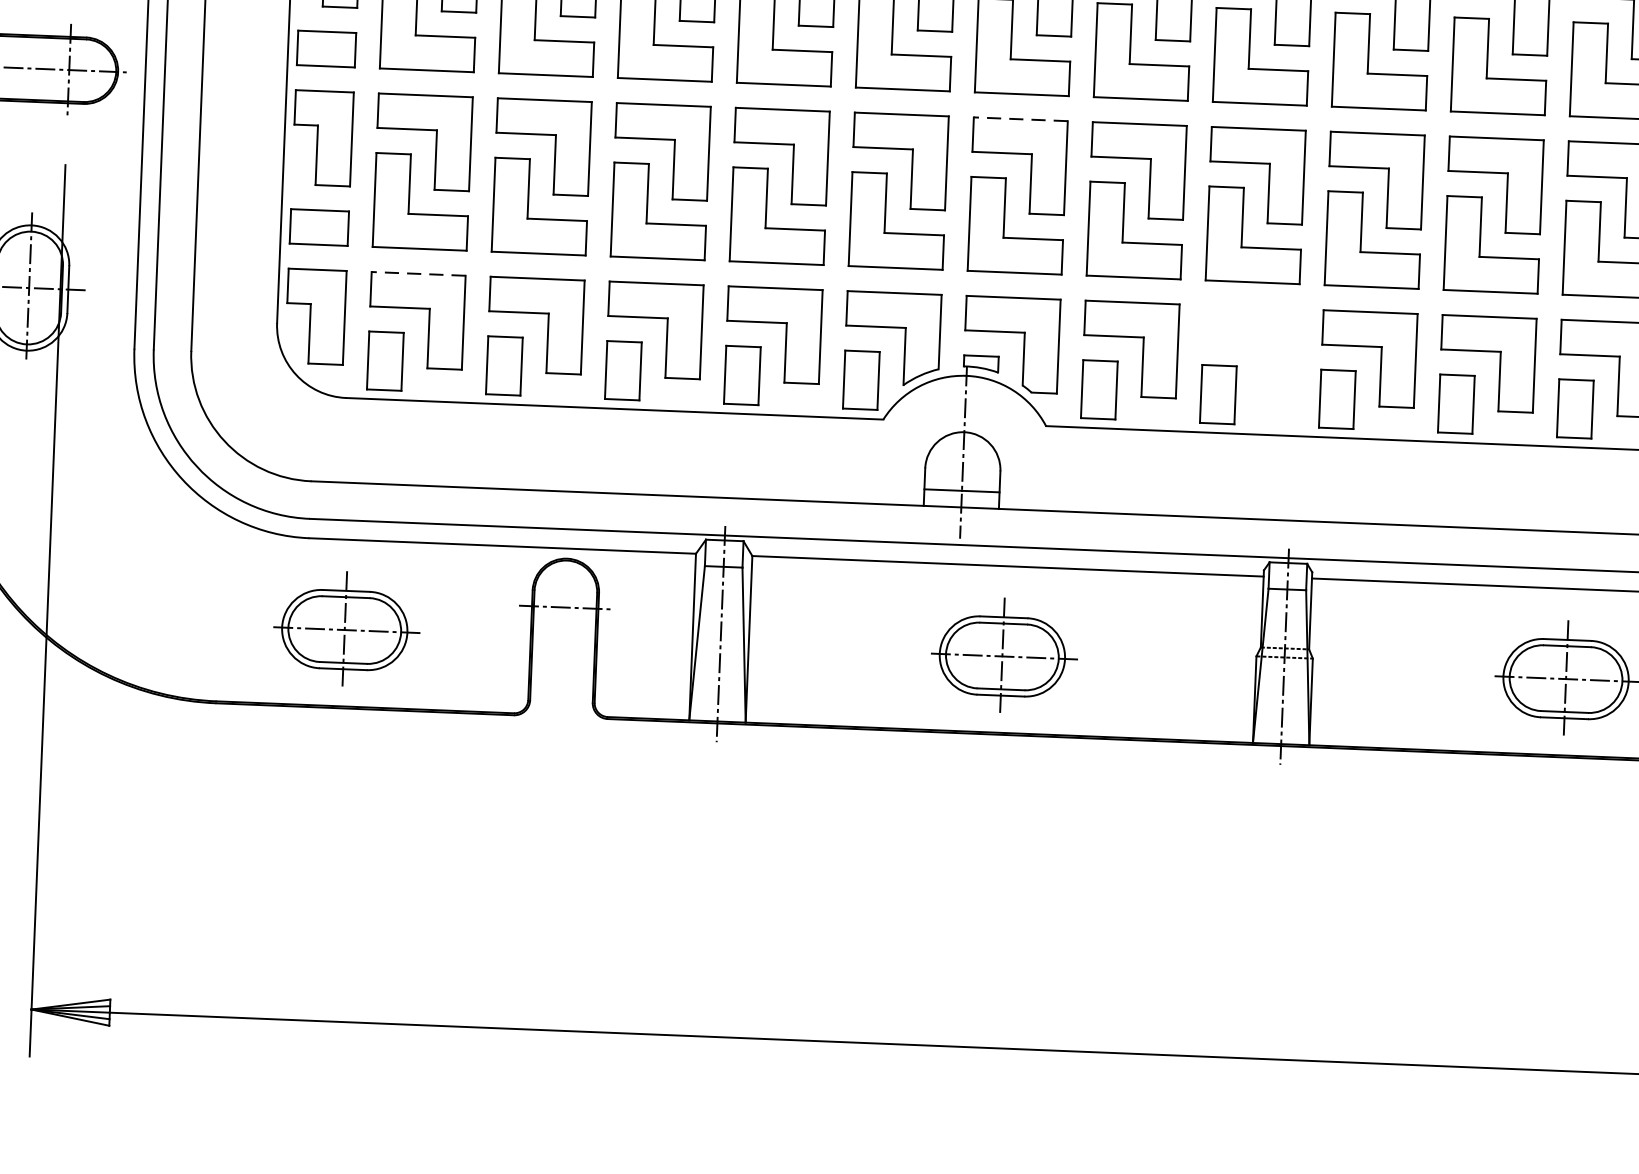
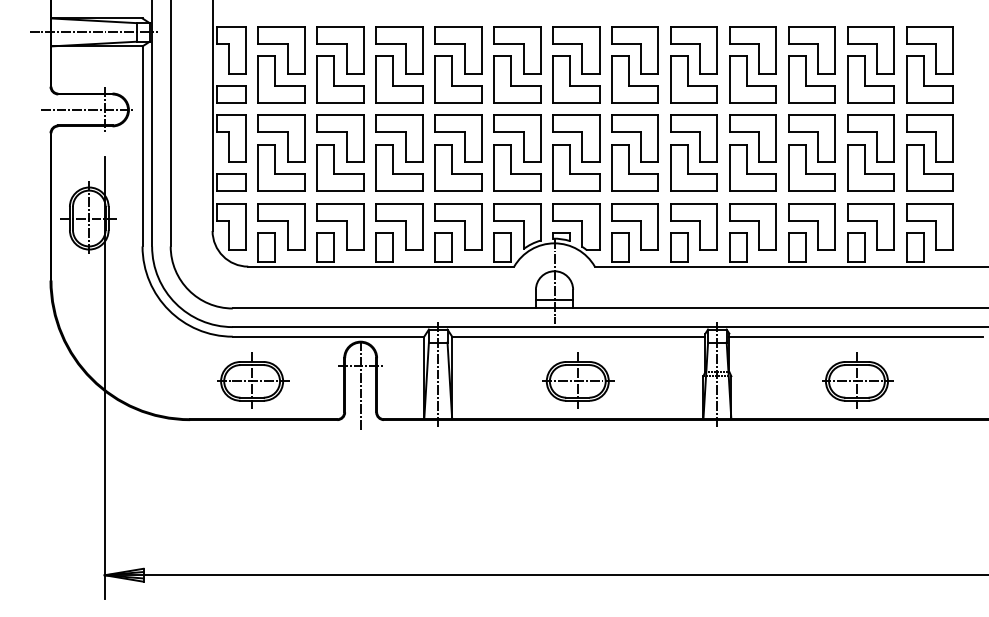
line: (1019, 119) -> (575, 115), dashed -> solid
line: (418, 273) -> (281, 203), dashed -> solid
part: (1248, 353) -> (693, 226), added
line: (563, 643) -> (360, 383), added

